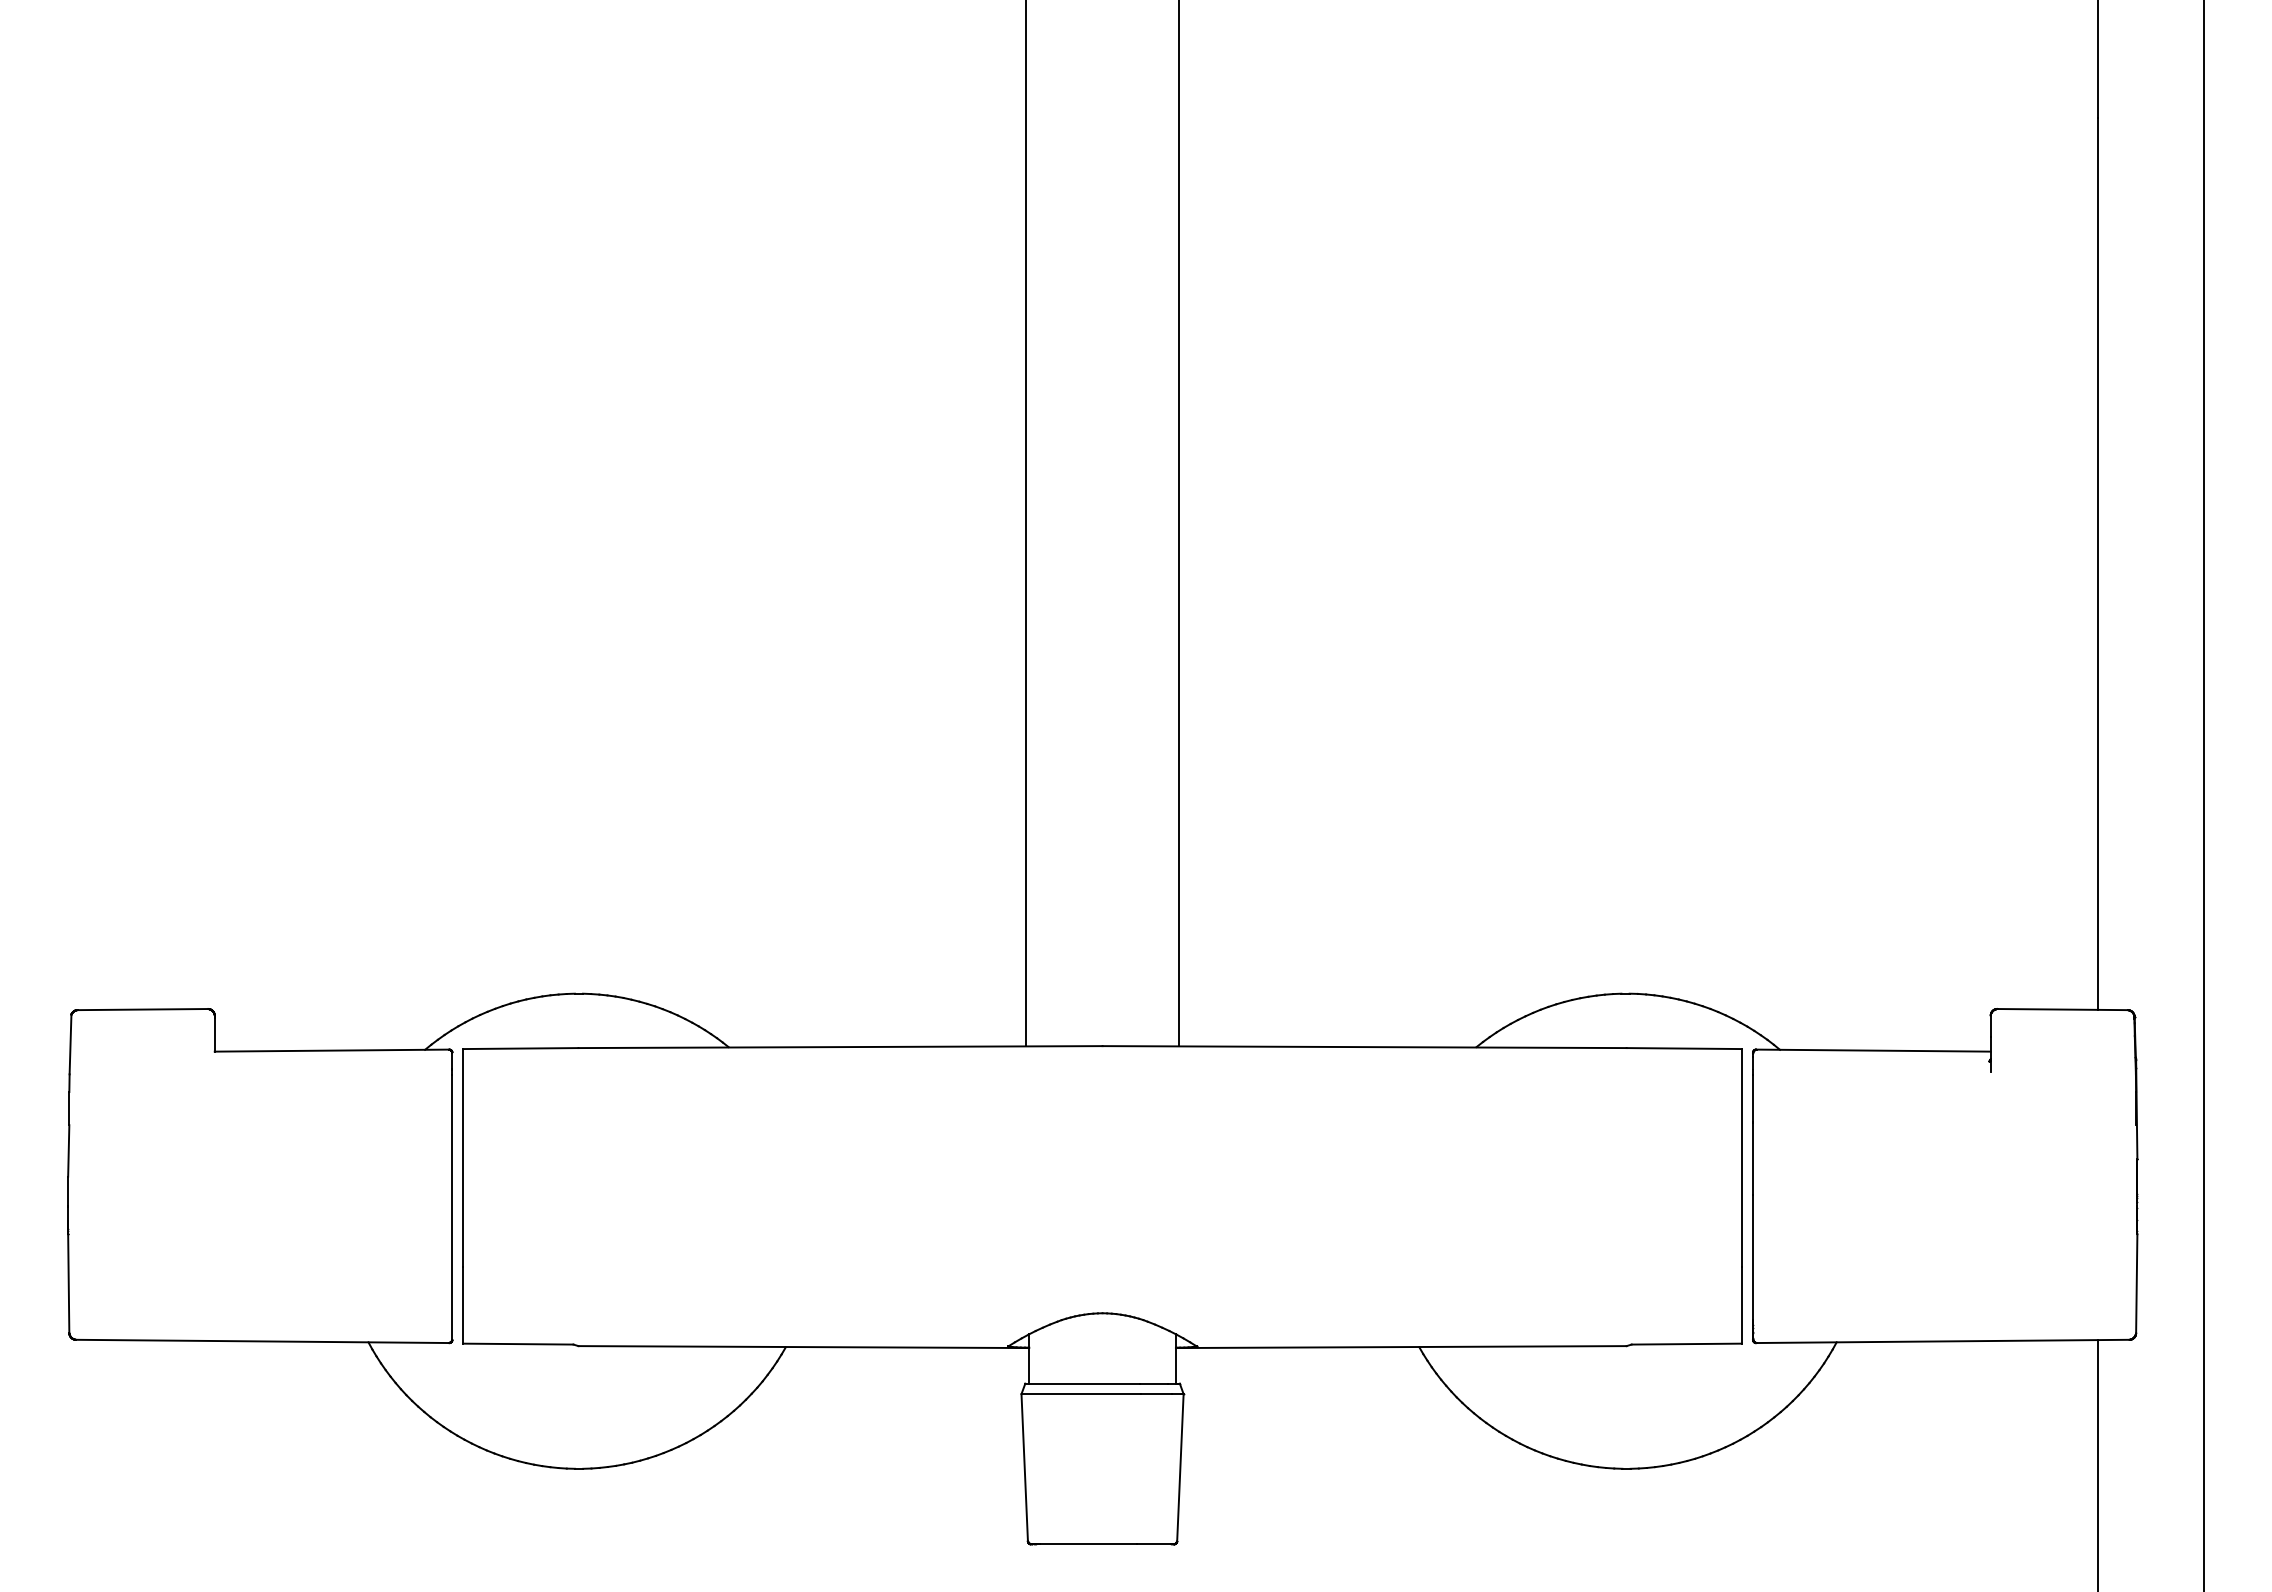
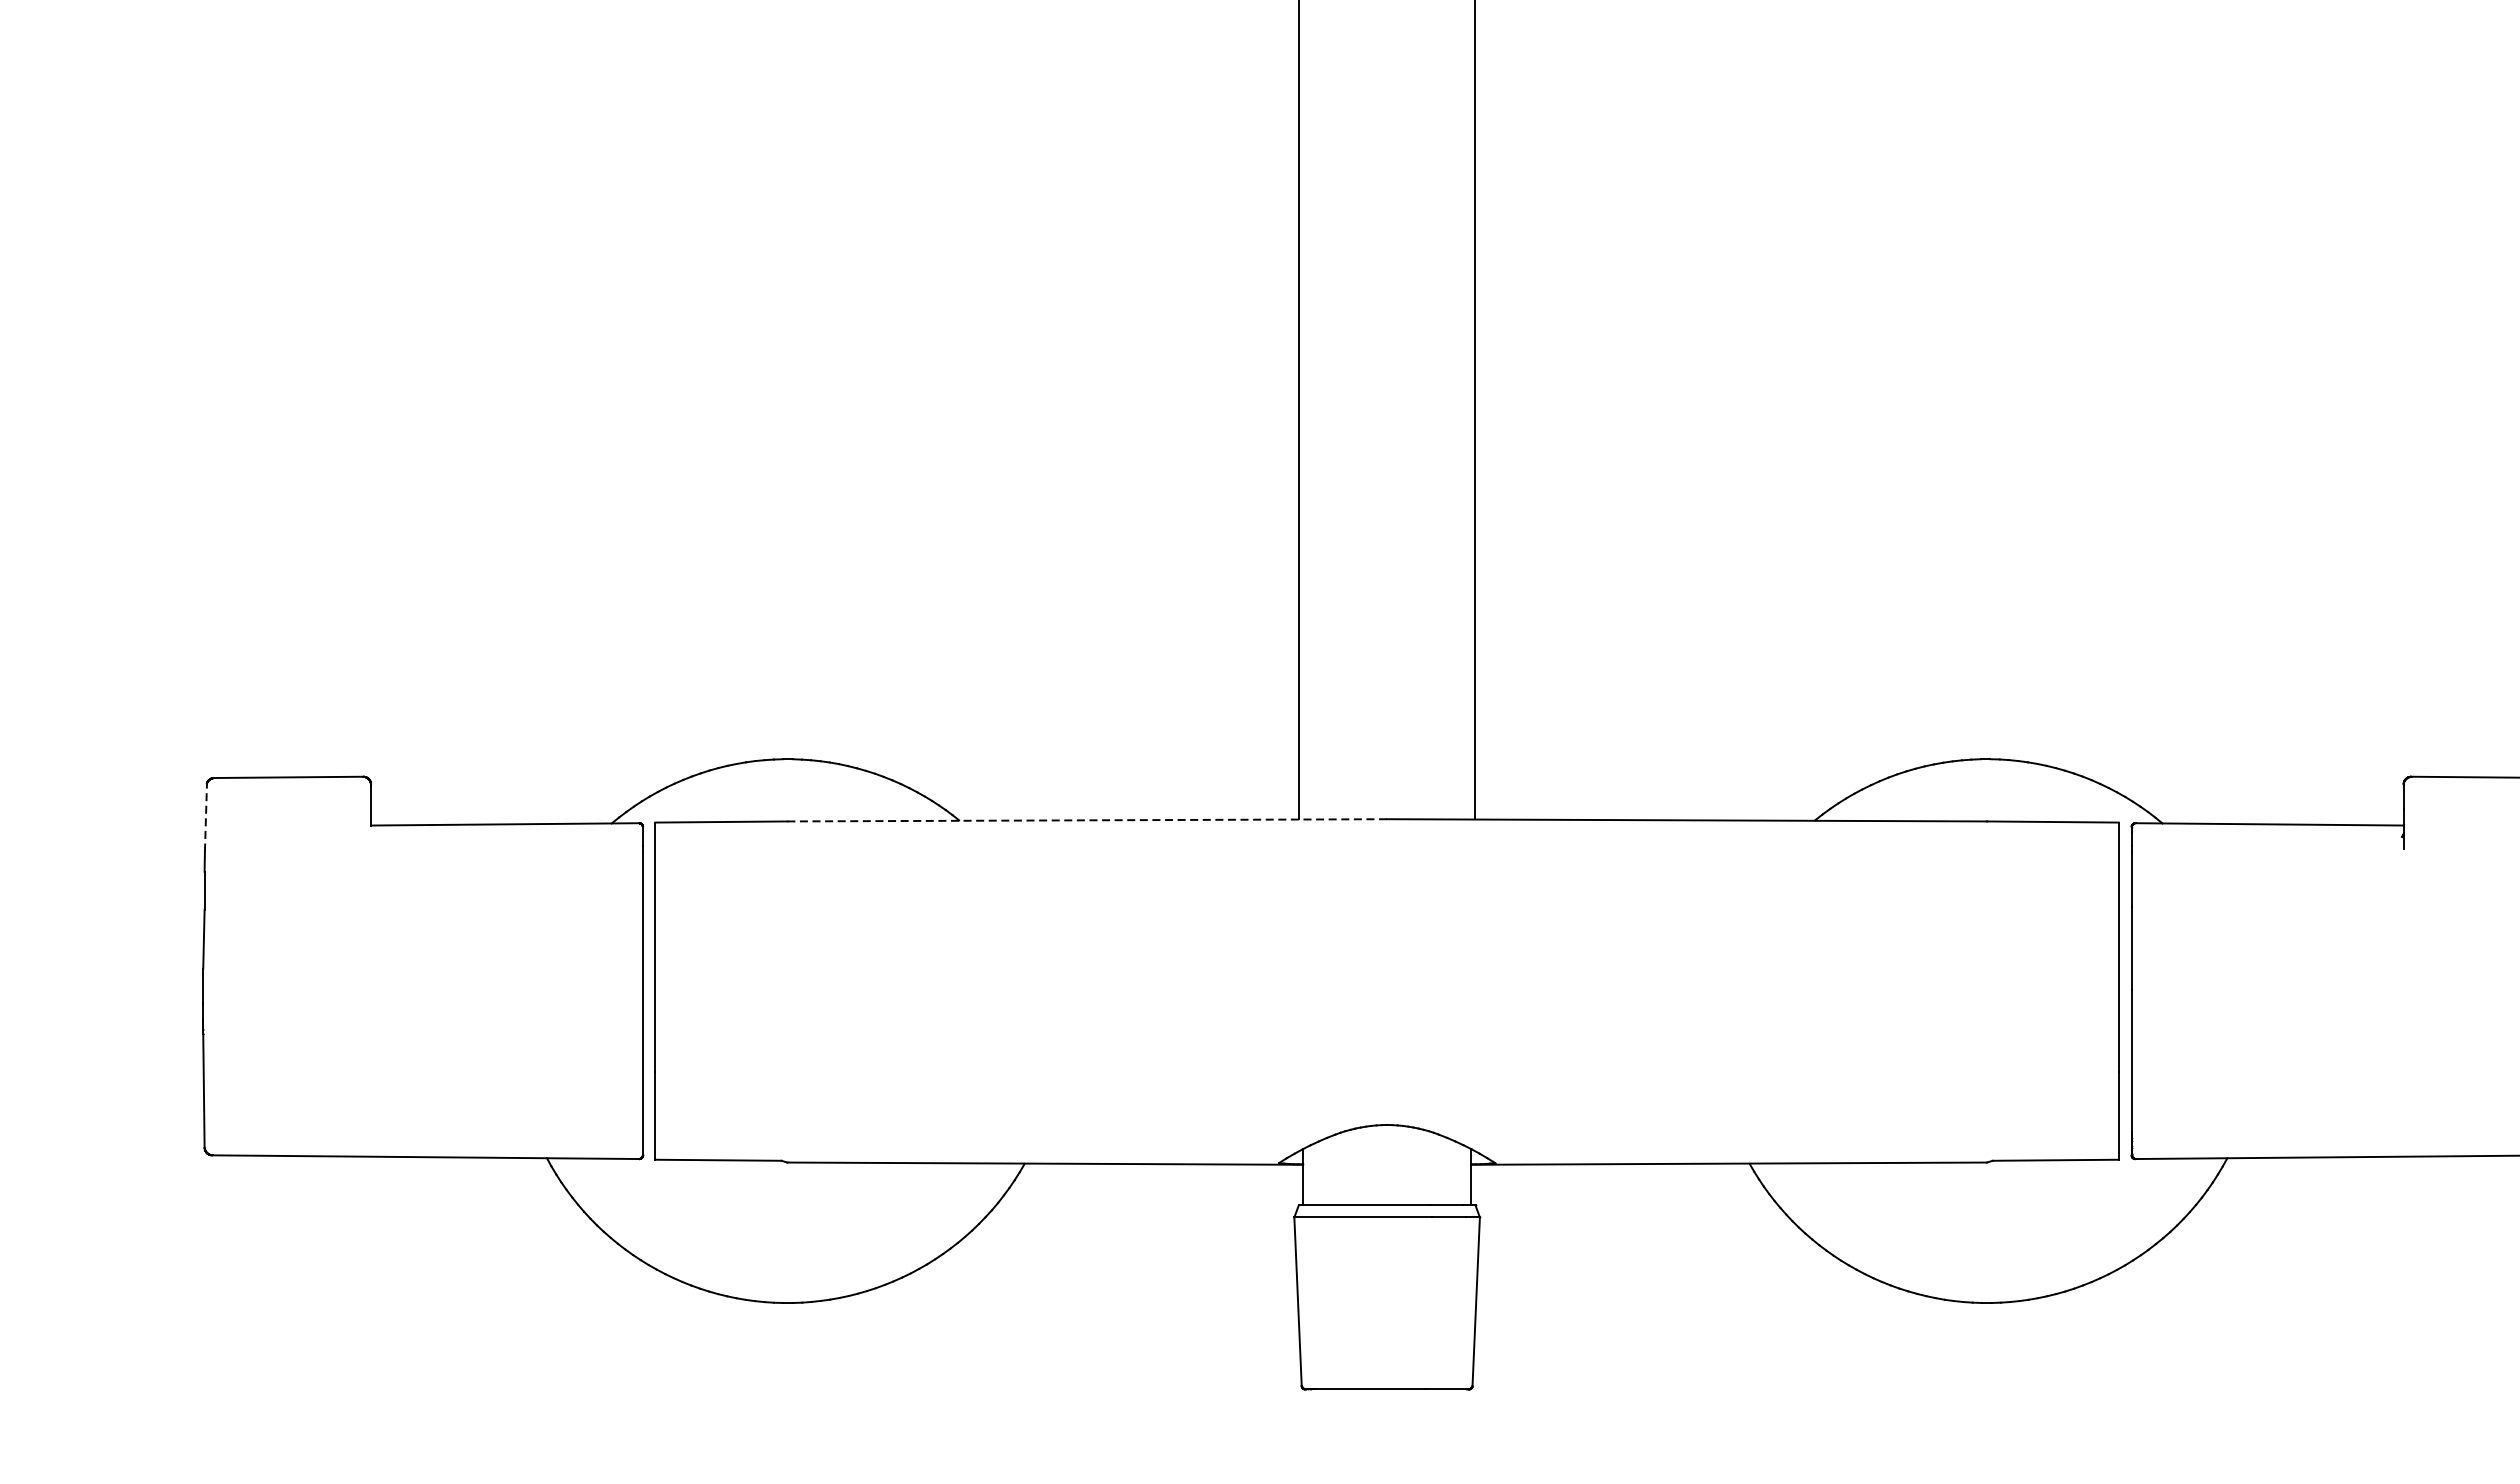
line: (70, 1044) -> (205, 817), solid -> dashed
line: (841, 1047) -> (1088, 820), solid -> dashed

